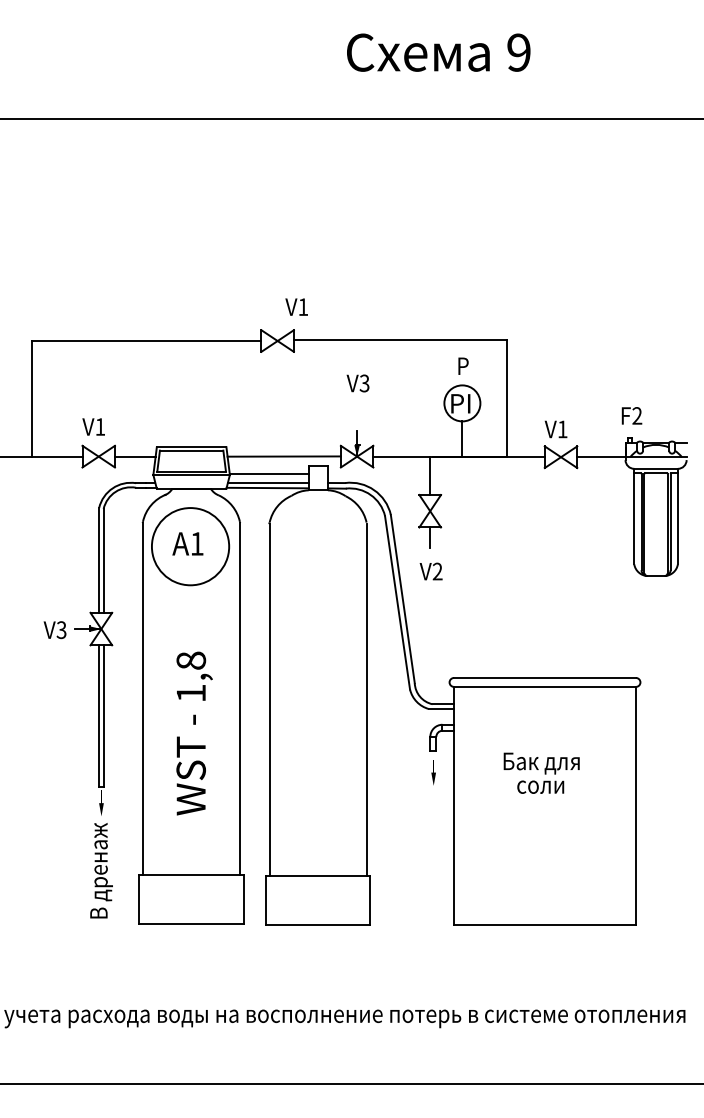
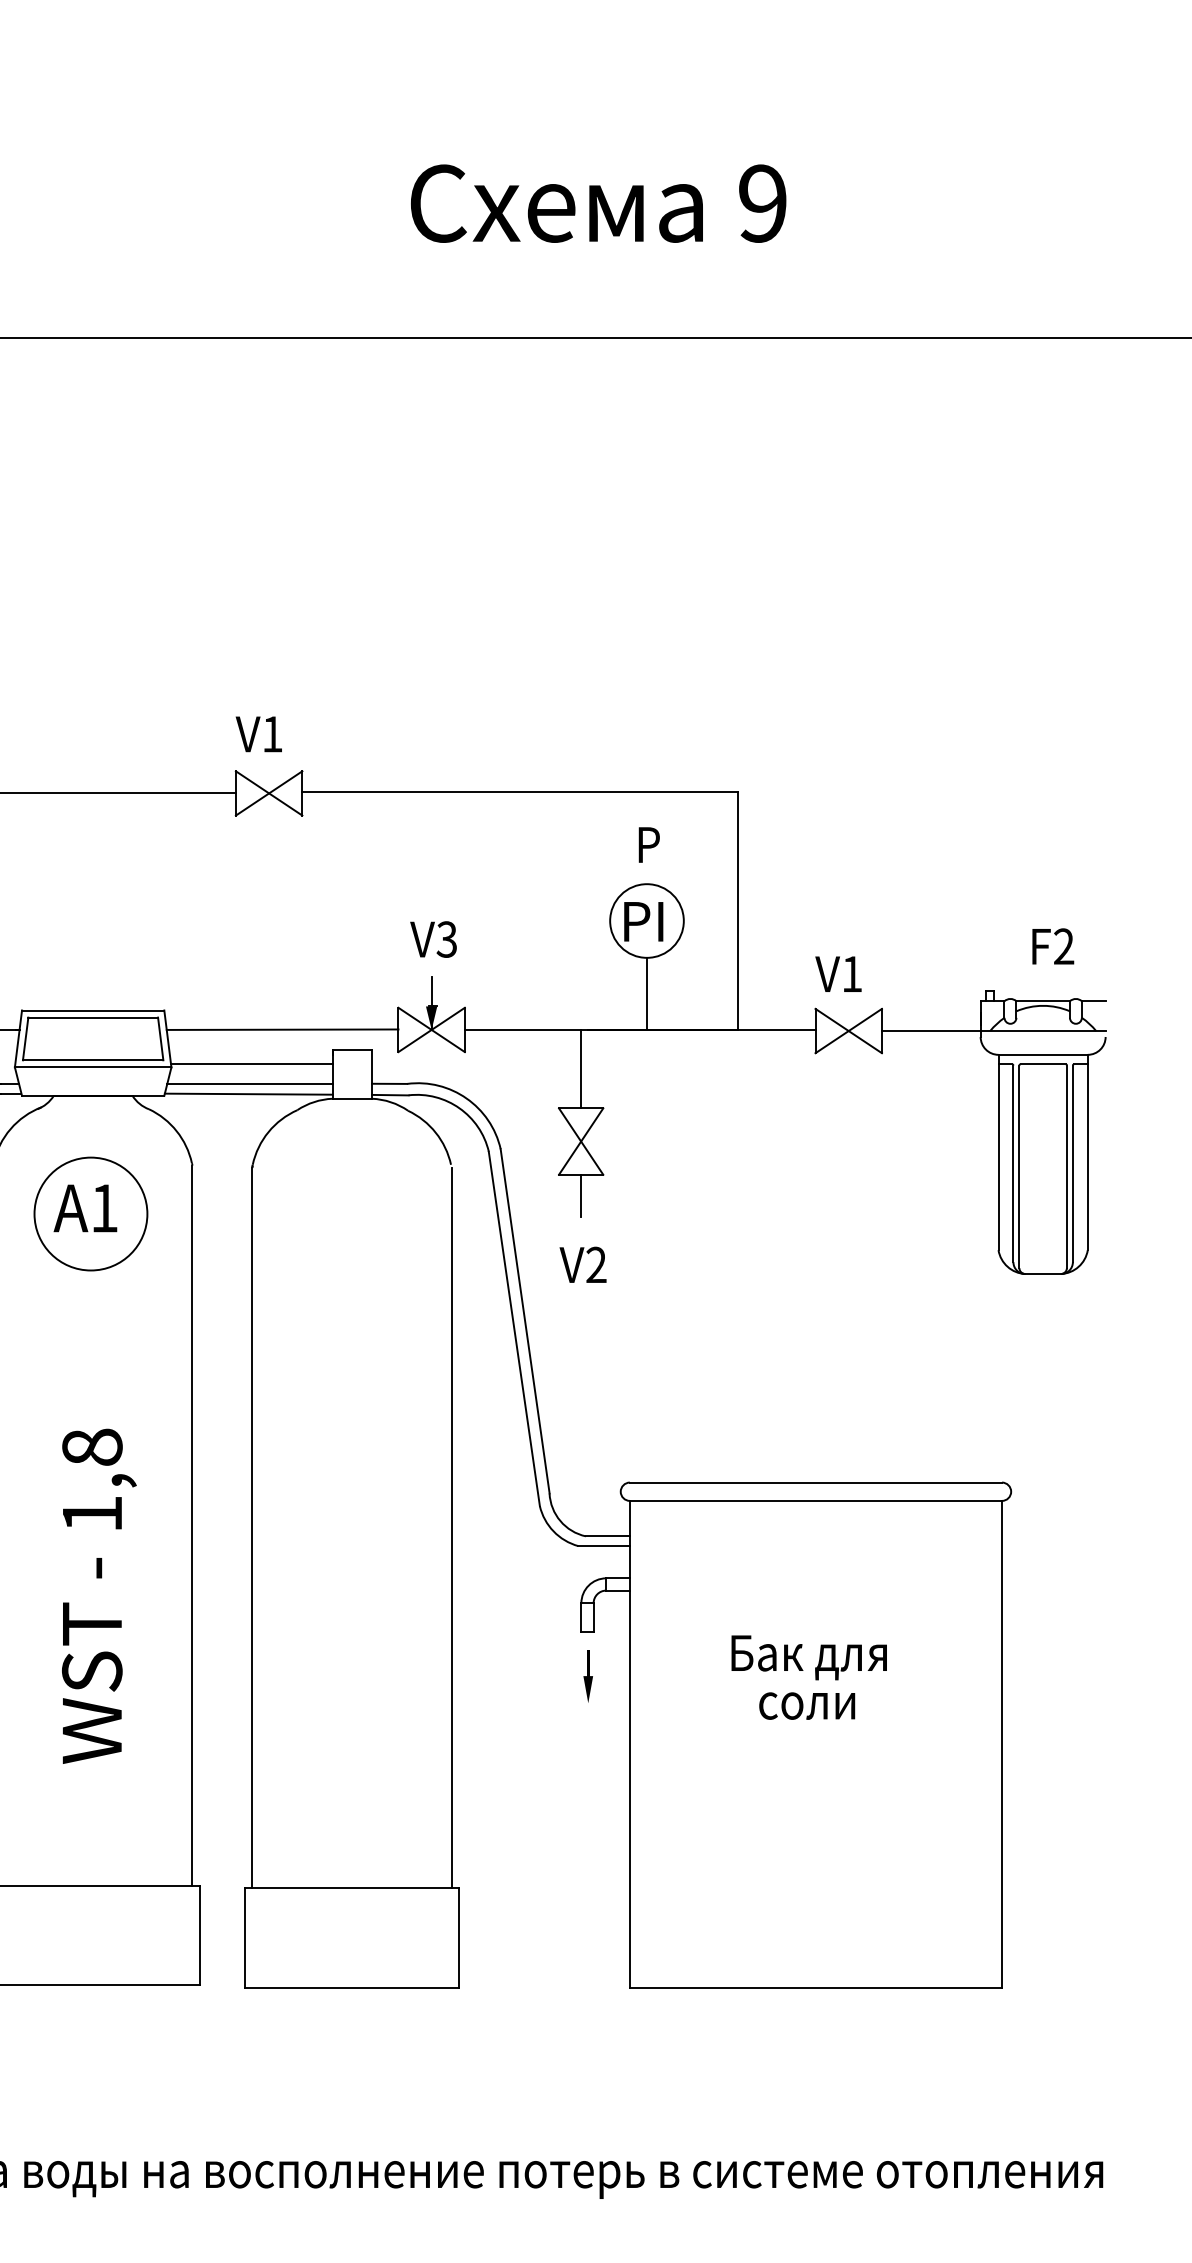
text: (296, 306) -> (258, 733), moved
text: (357, 383) -> (432, 939), moved
text: (631, 415) -> (1052, 945), moved
circle: (190, 546) -> (90, 1213), size x0.71

